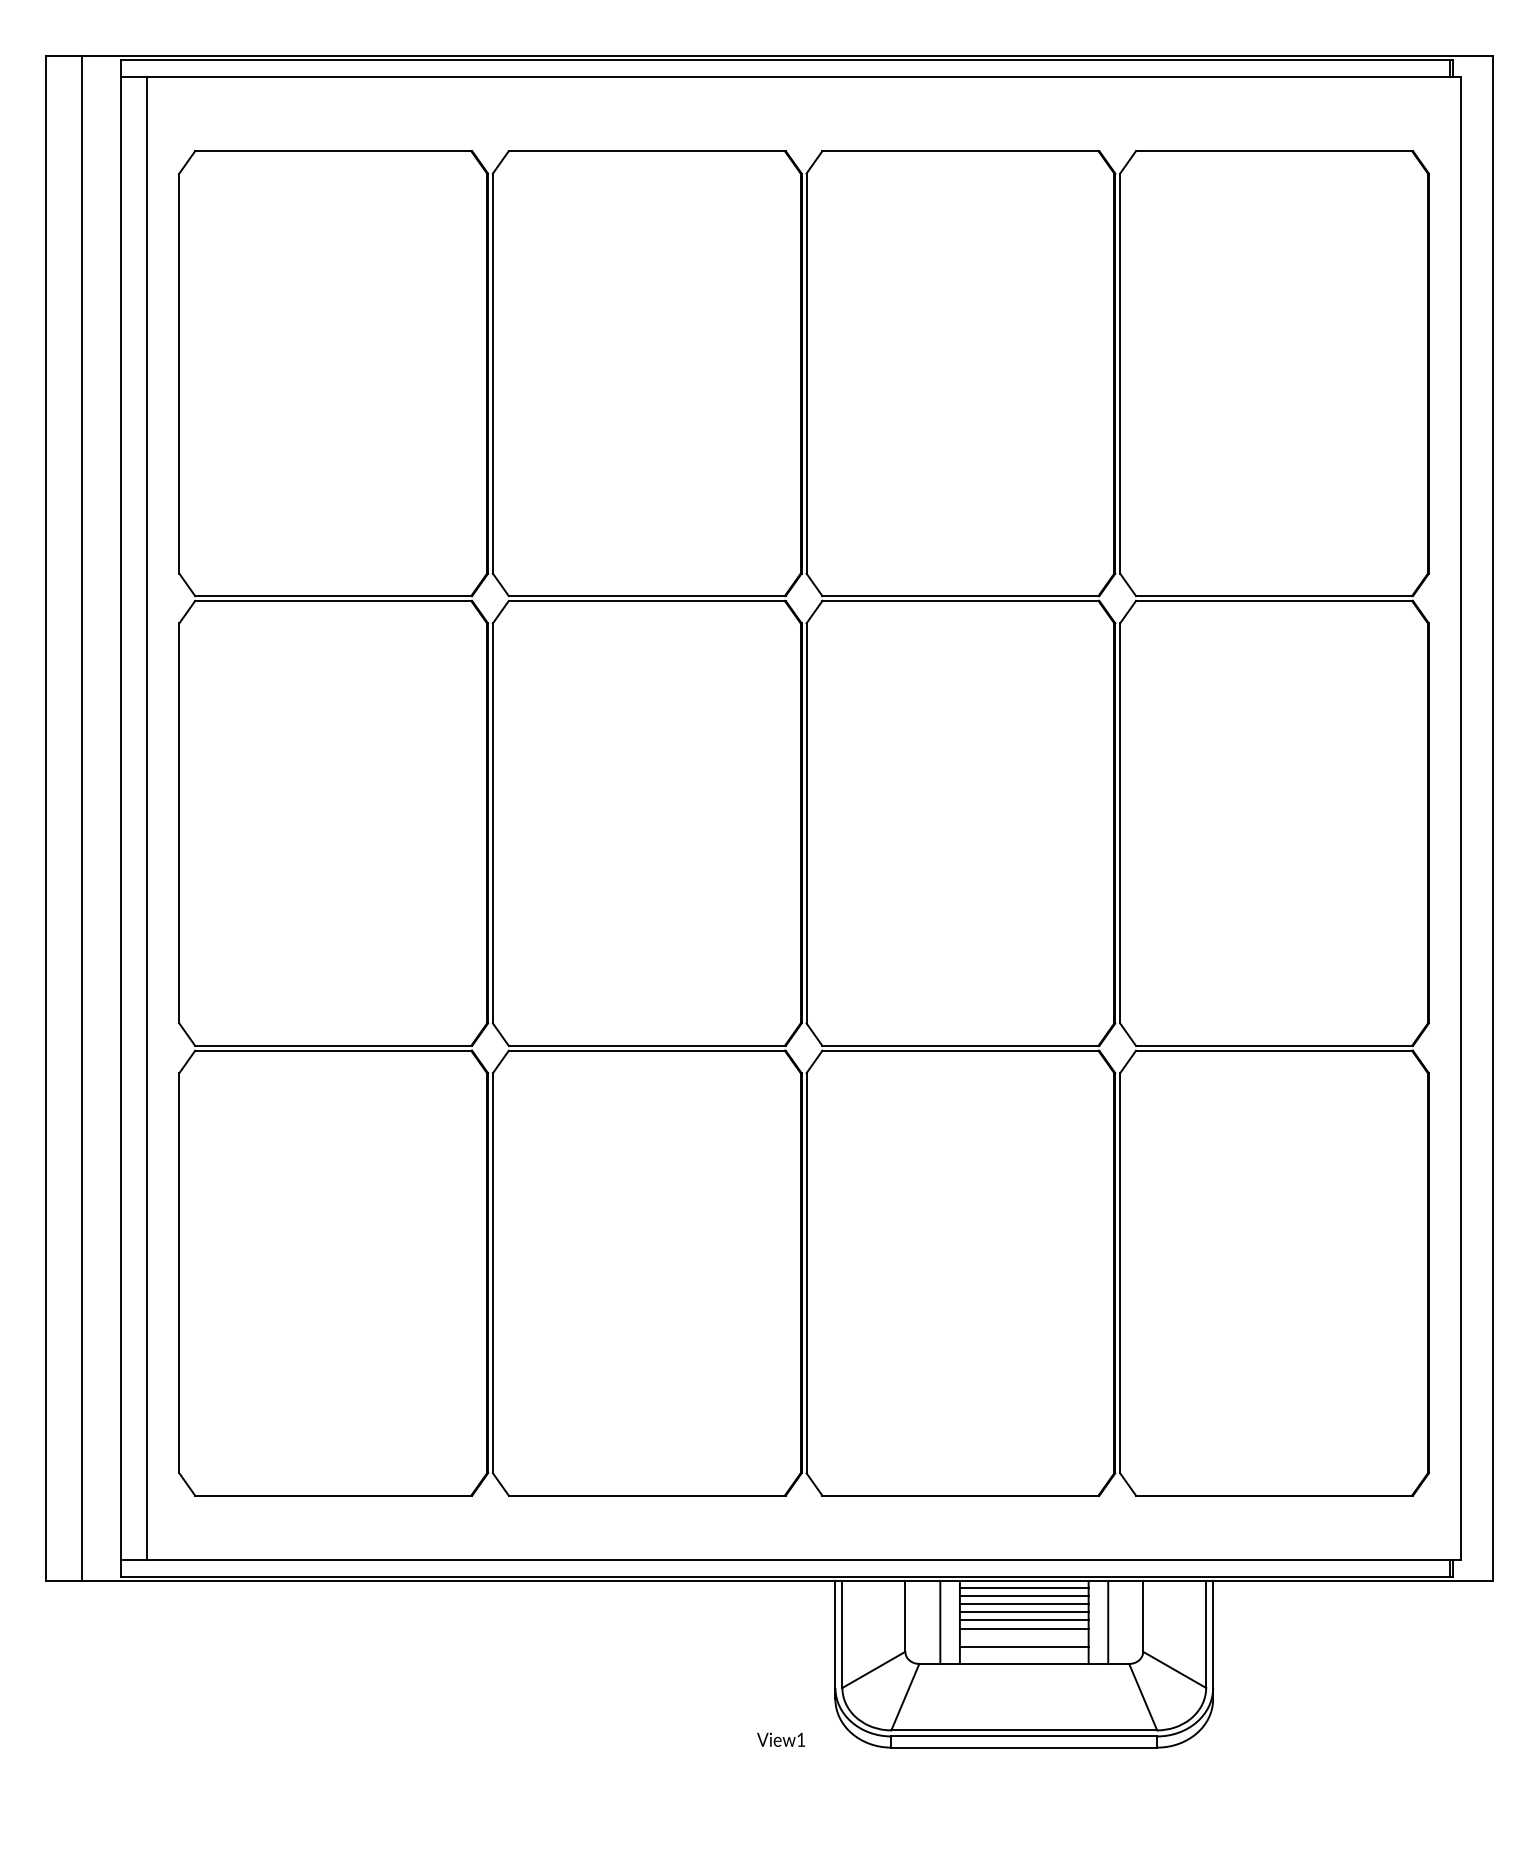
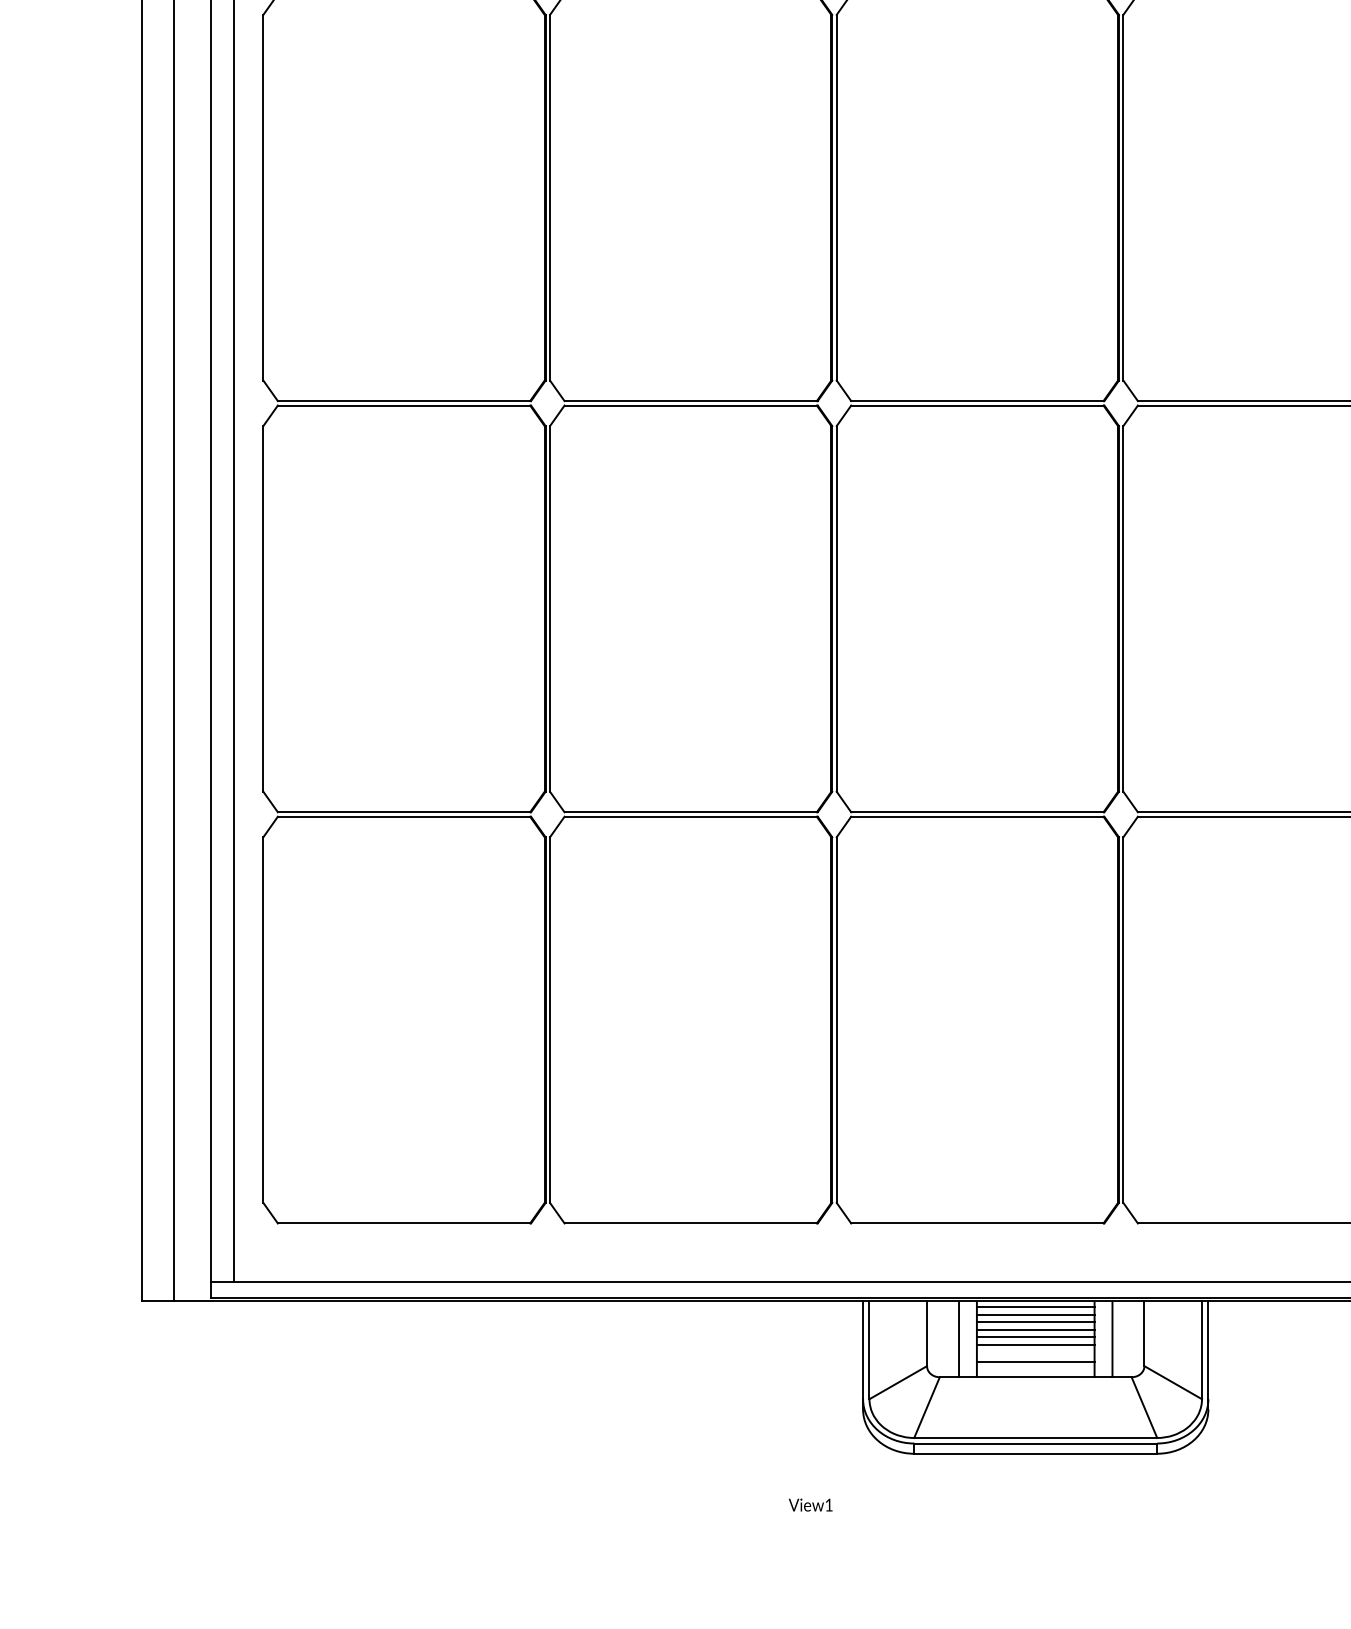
text: (780, 1739) -> (810, 1504), moved

